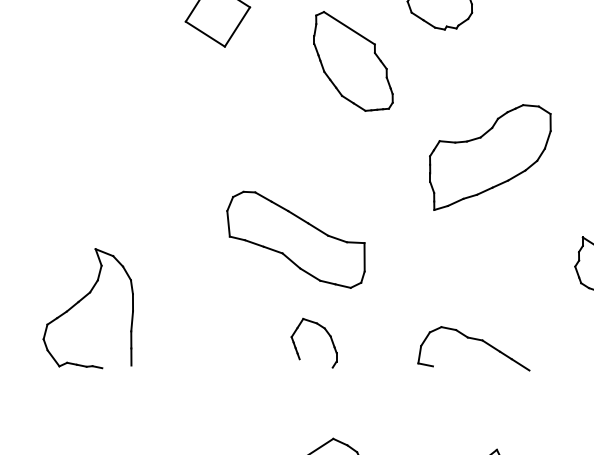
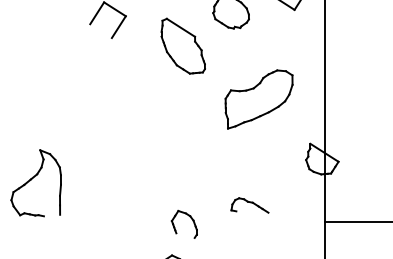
line: (204, 34) -> (100, 31), removed
part: (296, 238) -> (151, 144), removed
part: (321, 328) -> (188, 216), moved
part: (473, 348) -> (249, 205), size x0.6

